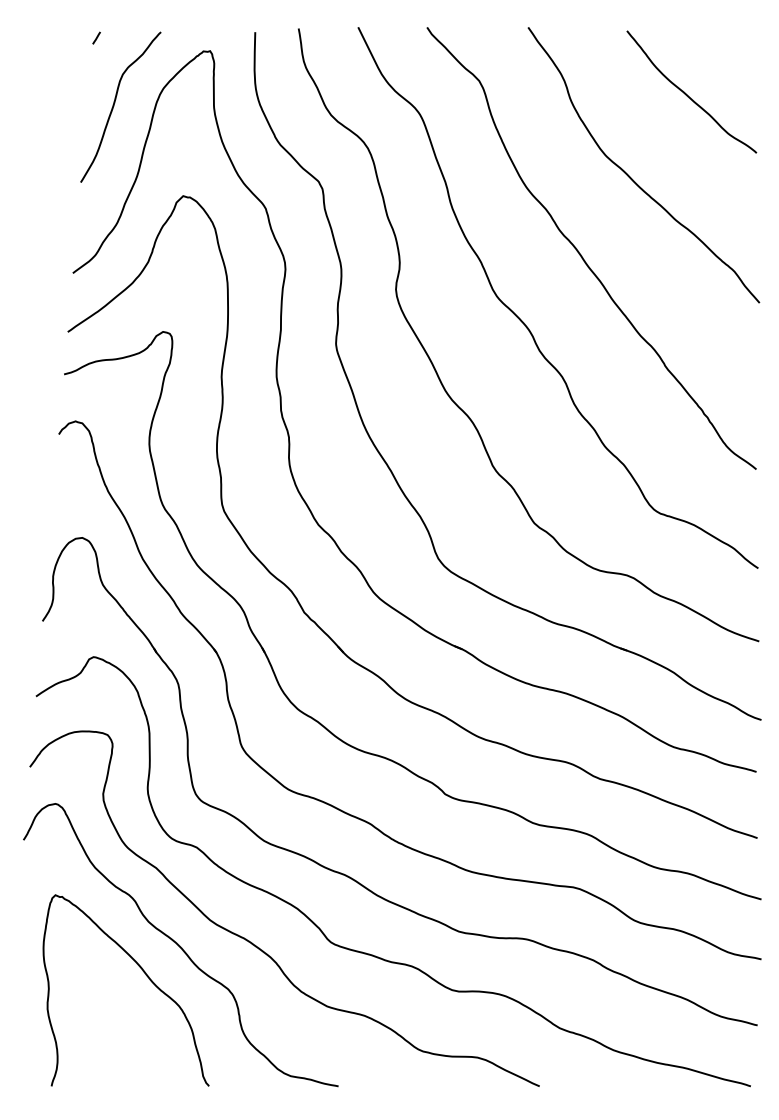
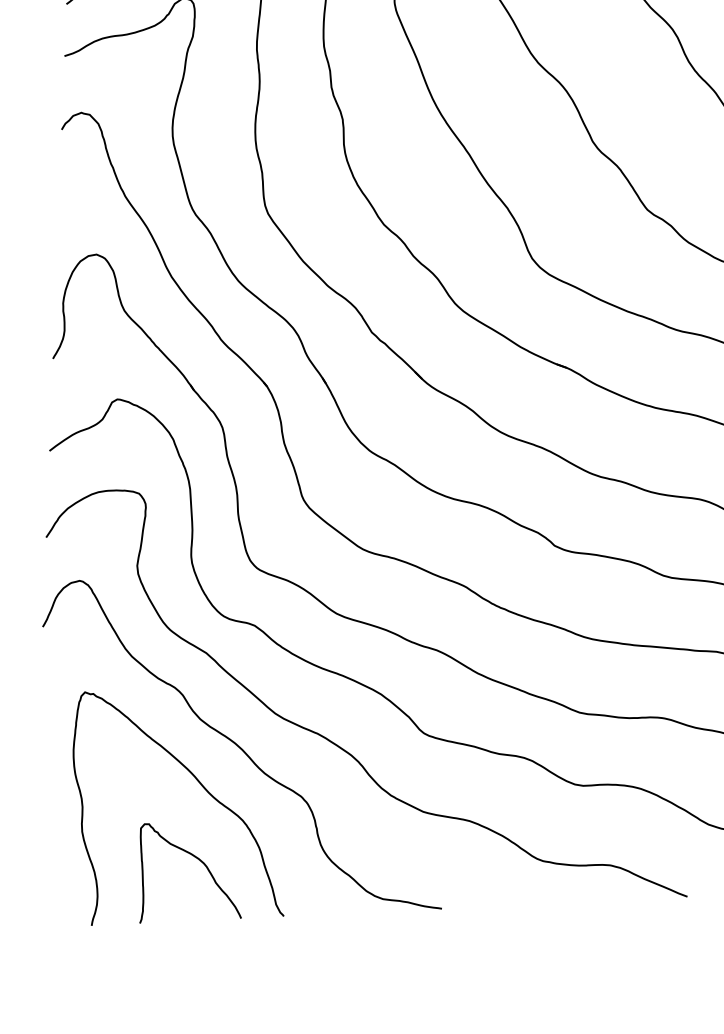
curve: (140, 1036) -> (197, 859), added

